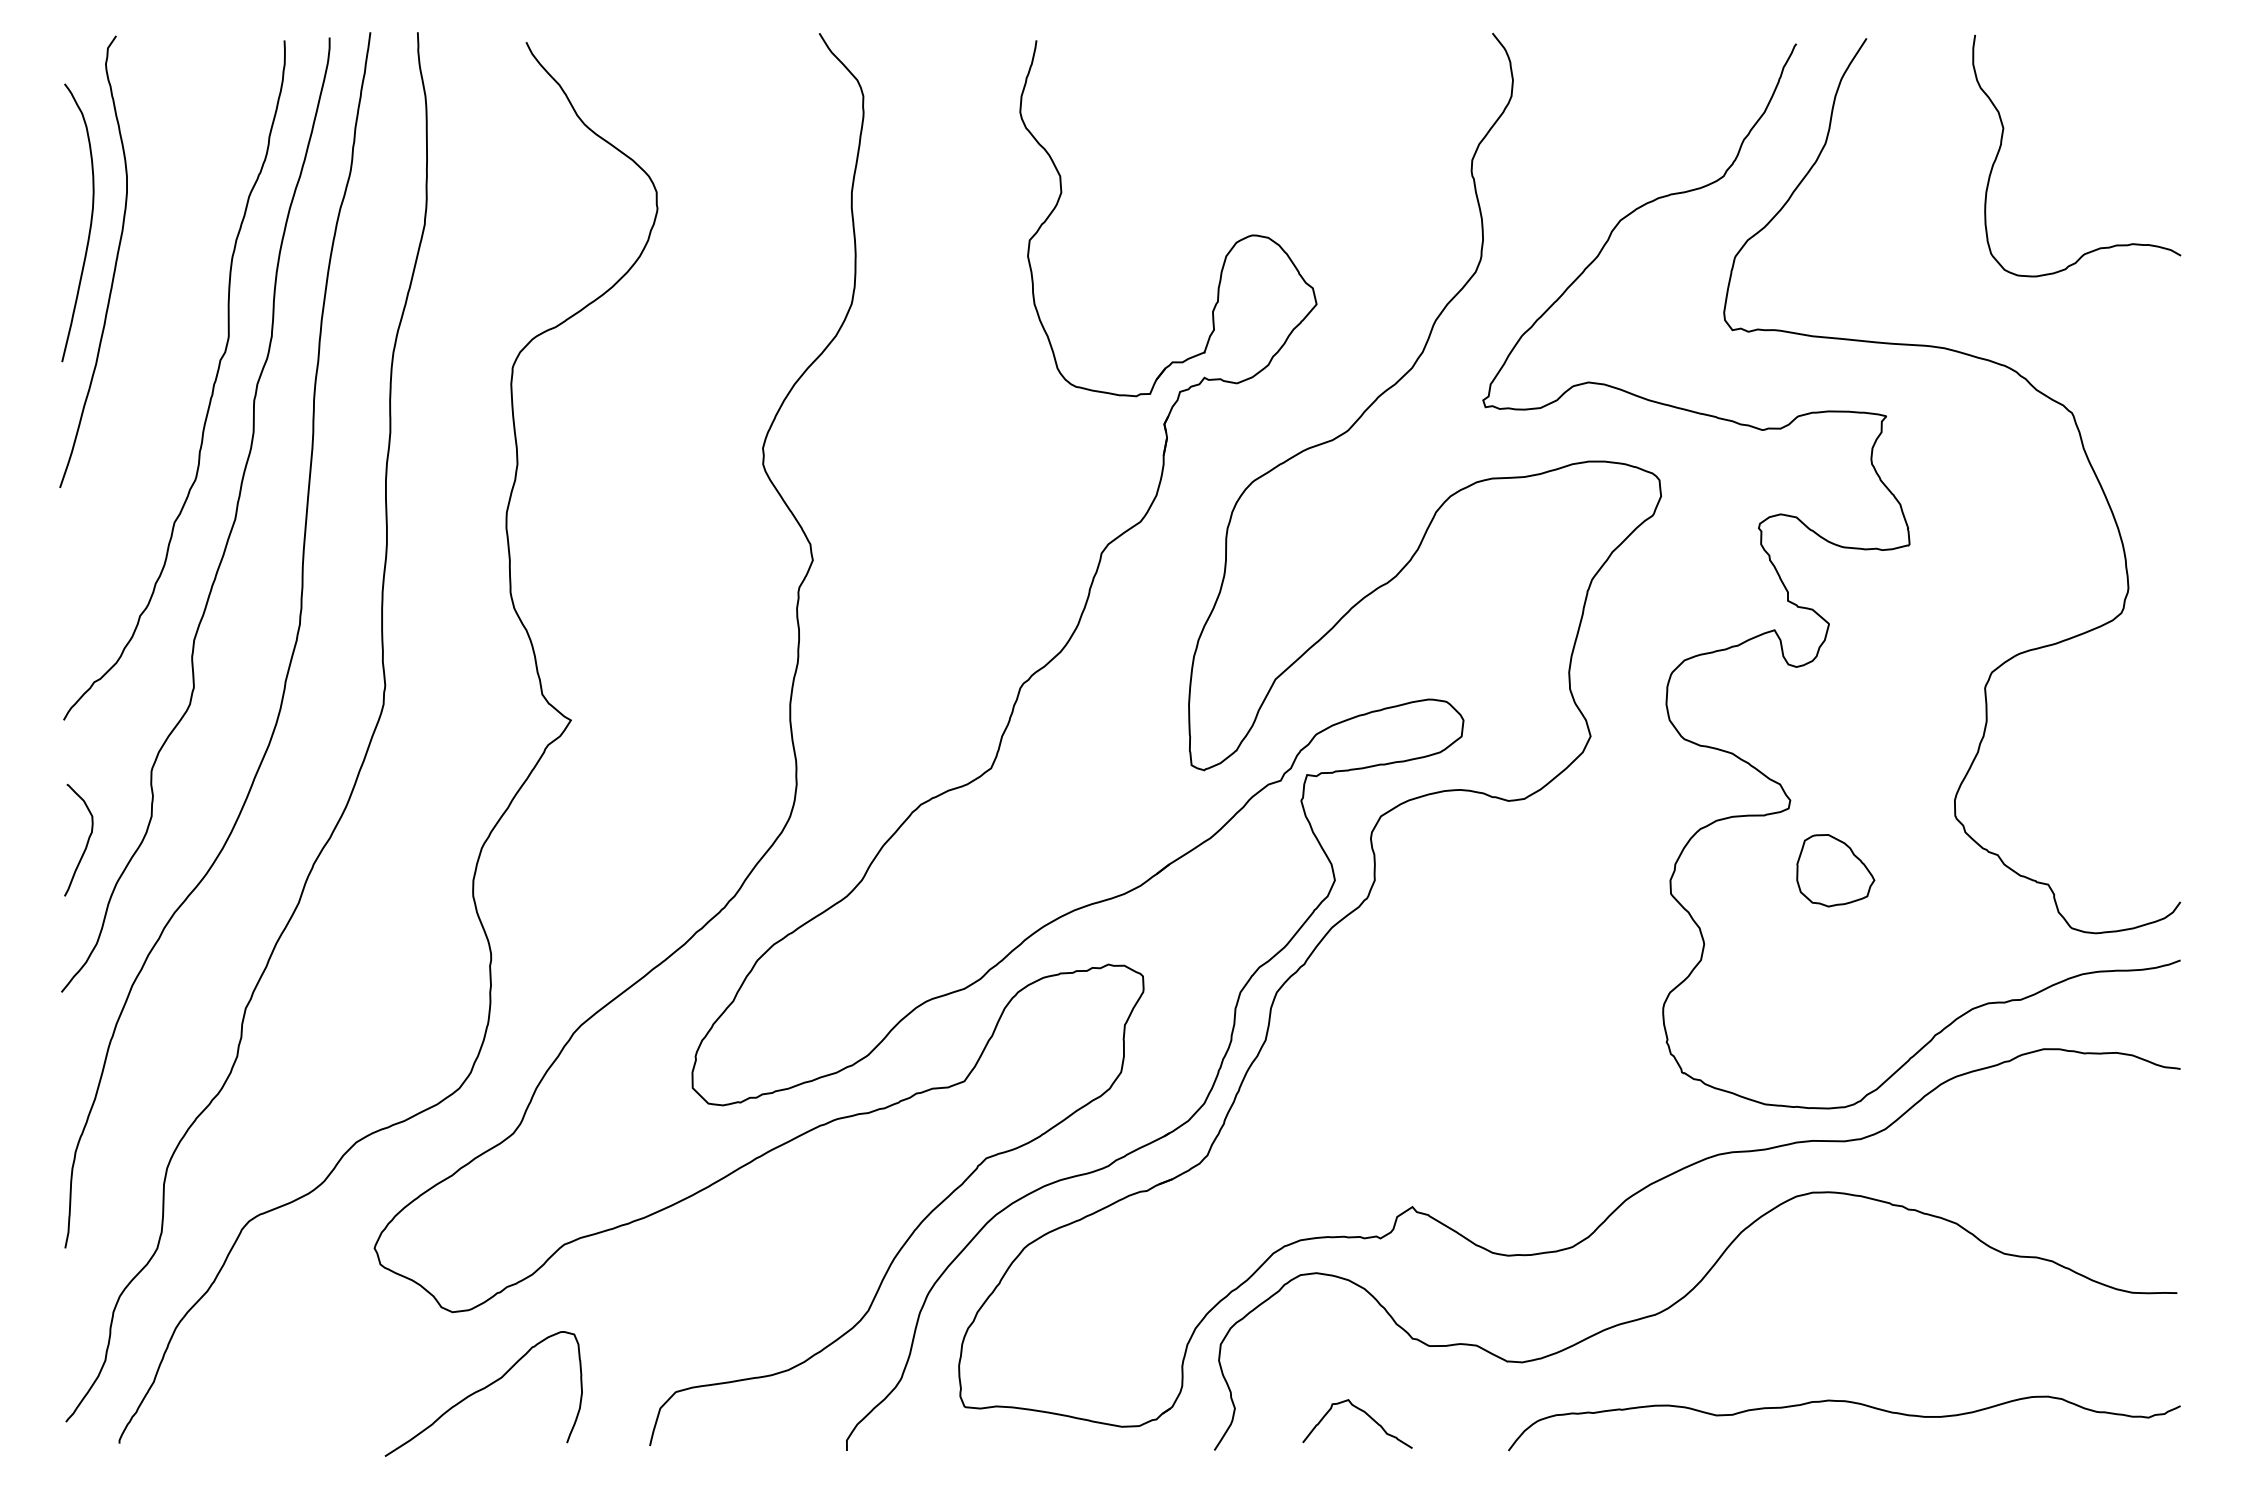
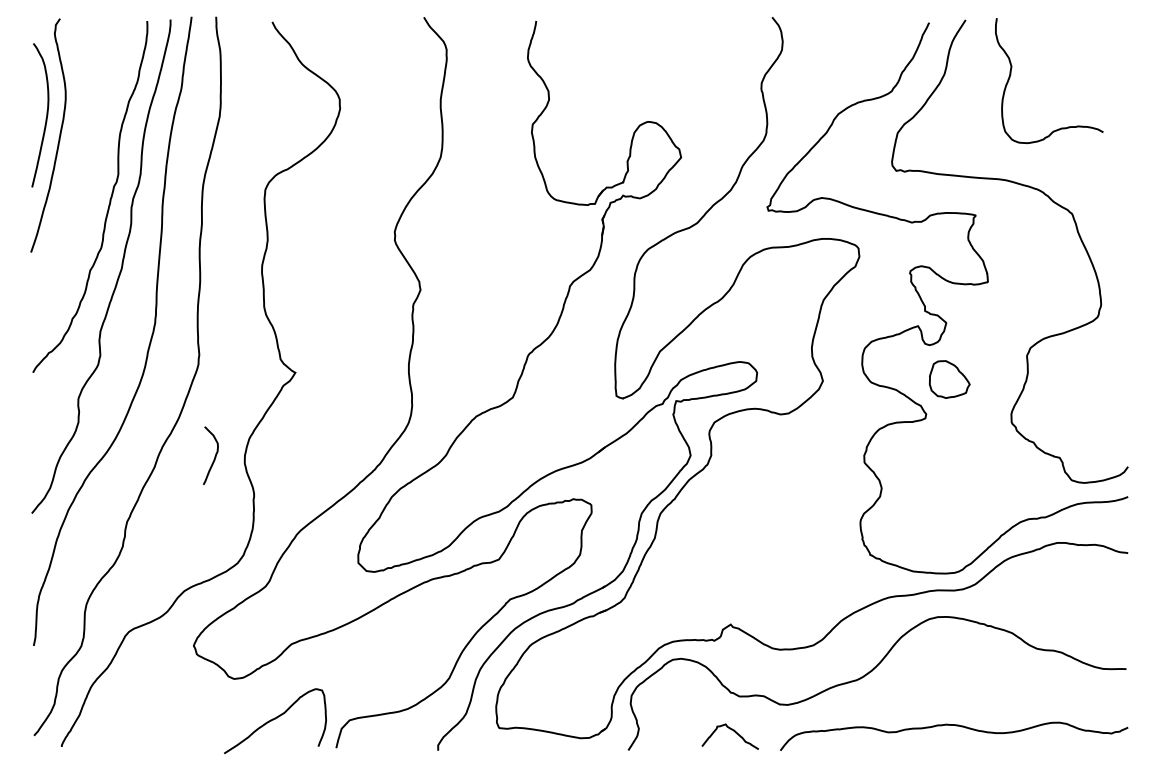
curve: (2003, 143) -> (1011, 74), moved
curve: (85, 841) -> (214, 456), moved
part: (1835, 870) -> (949, 379), moved
curve: (484, 1390) -> (275, 719), moved
curve: (1359, 1411) -> (731, 730), moved

